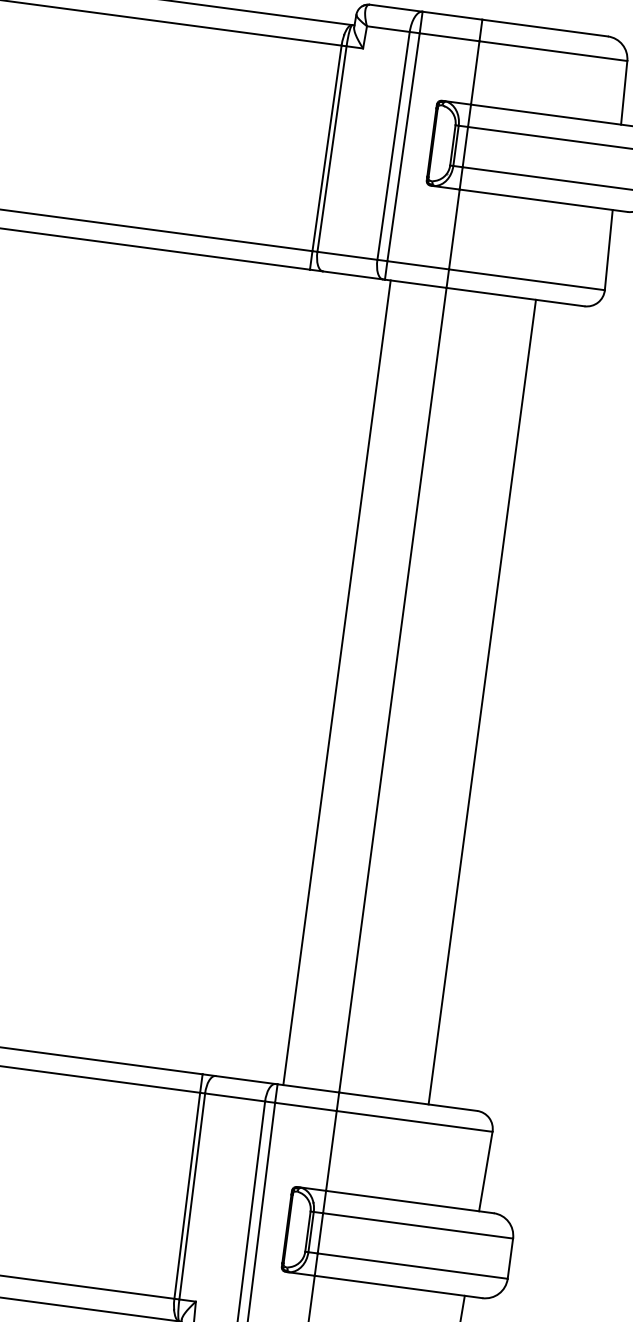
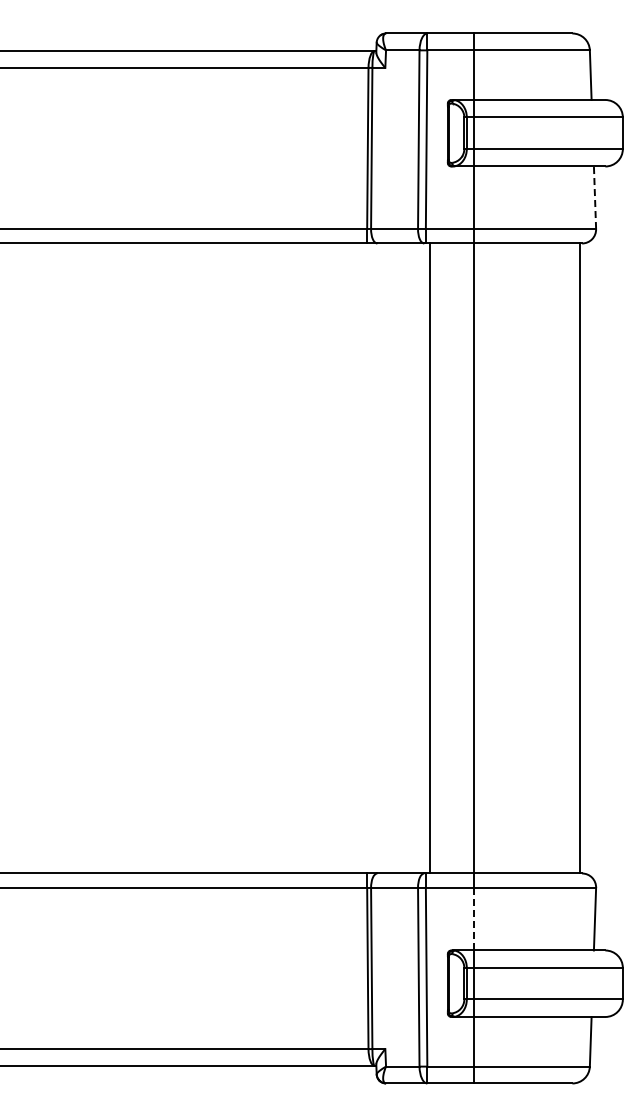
line: (609, 249) -> (595, 197), solid -> dashed
line: (482, 702) -> (580, 558), moved
line: (331, 1151) -> (474, 919), solid -> dashed

